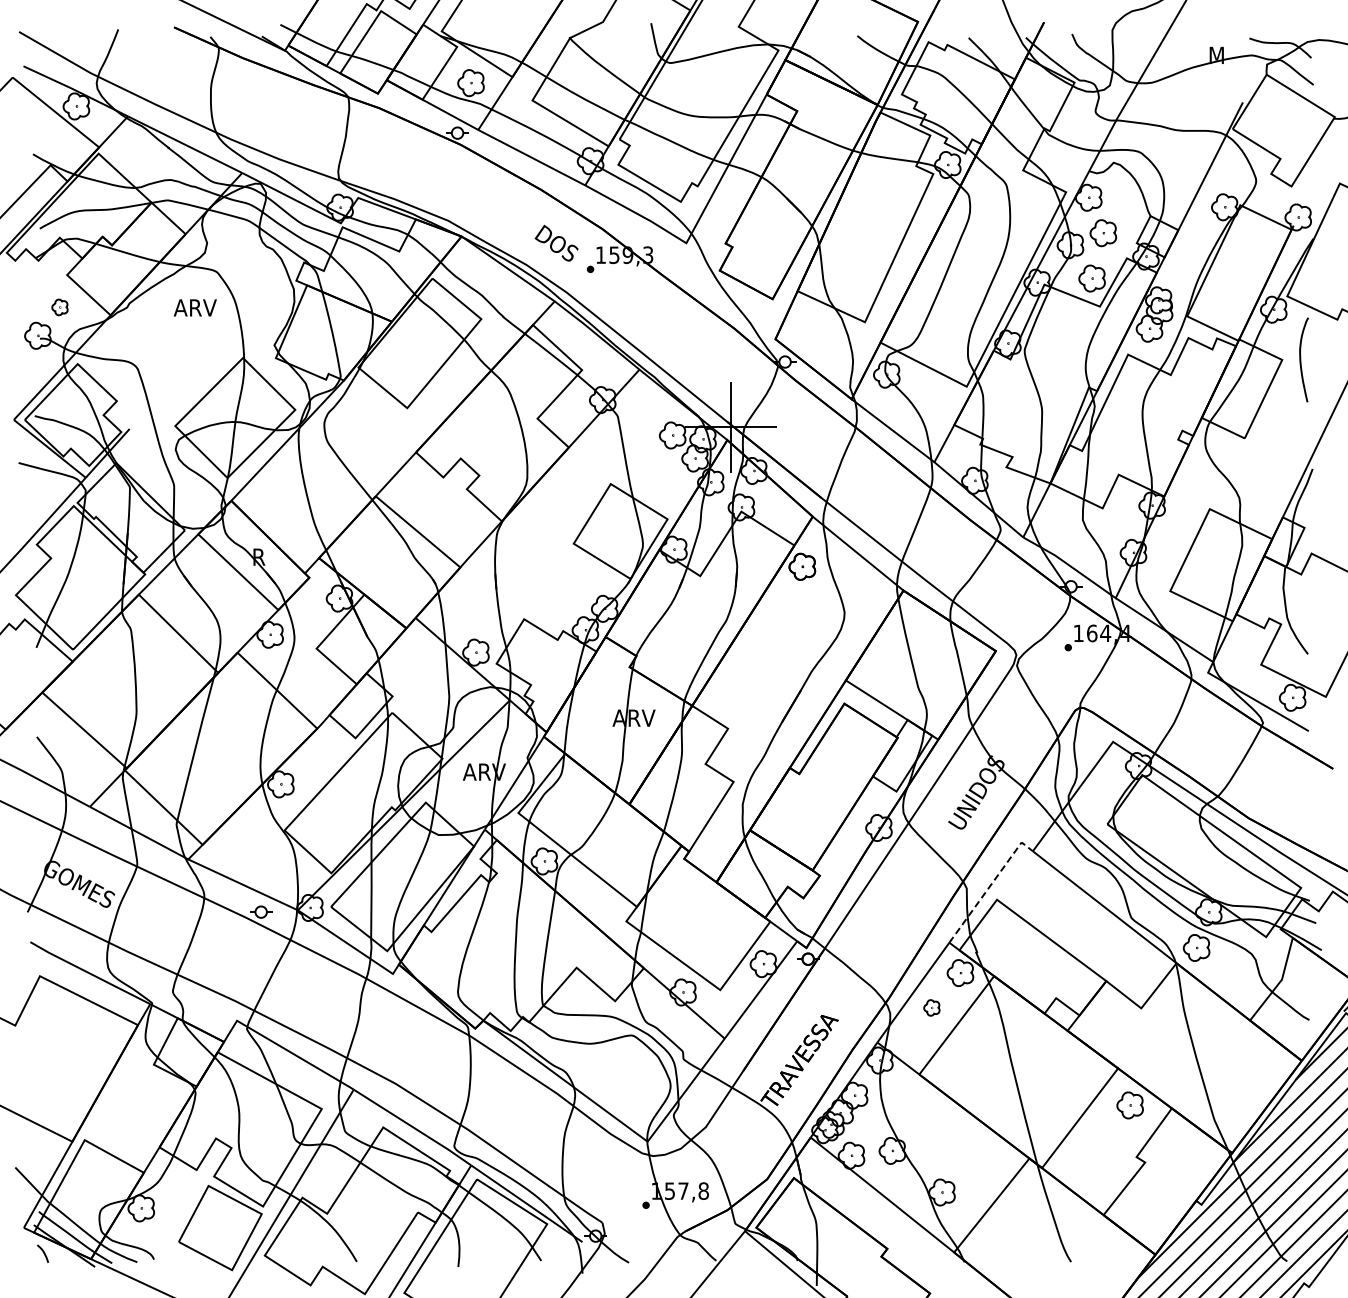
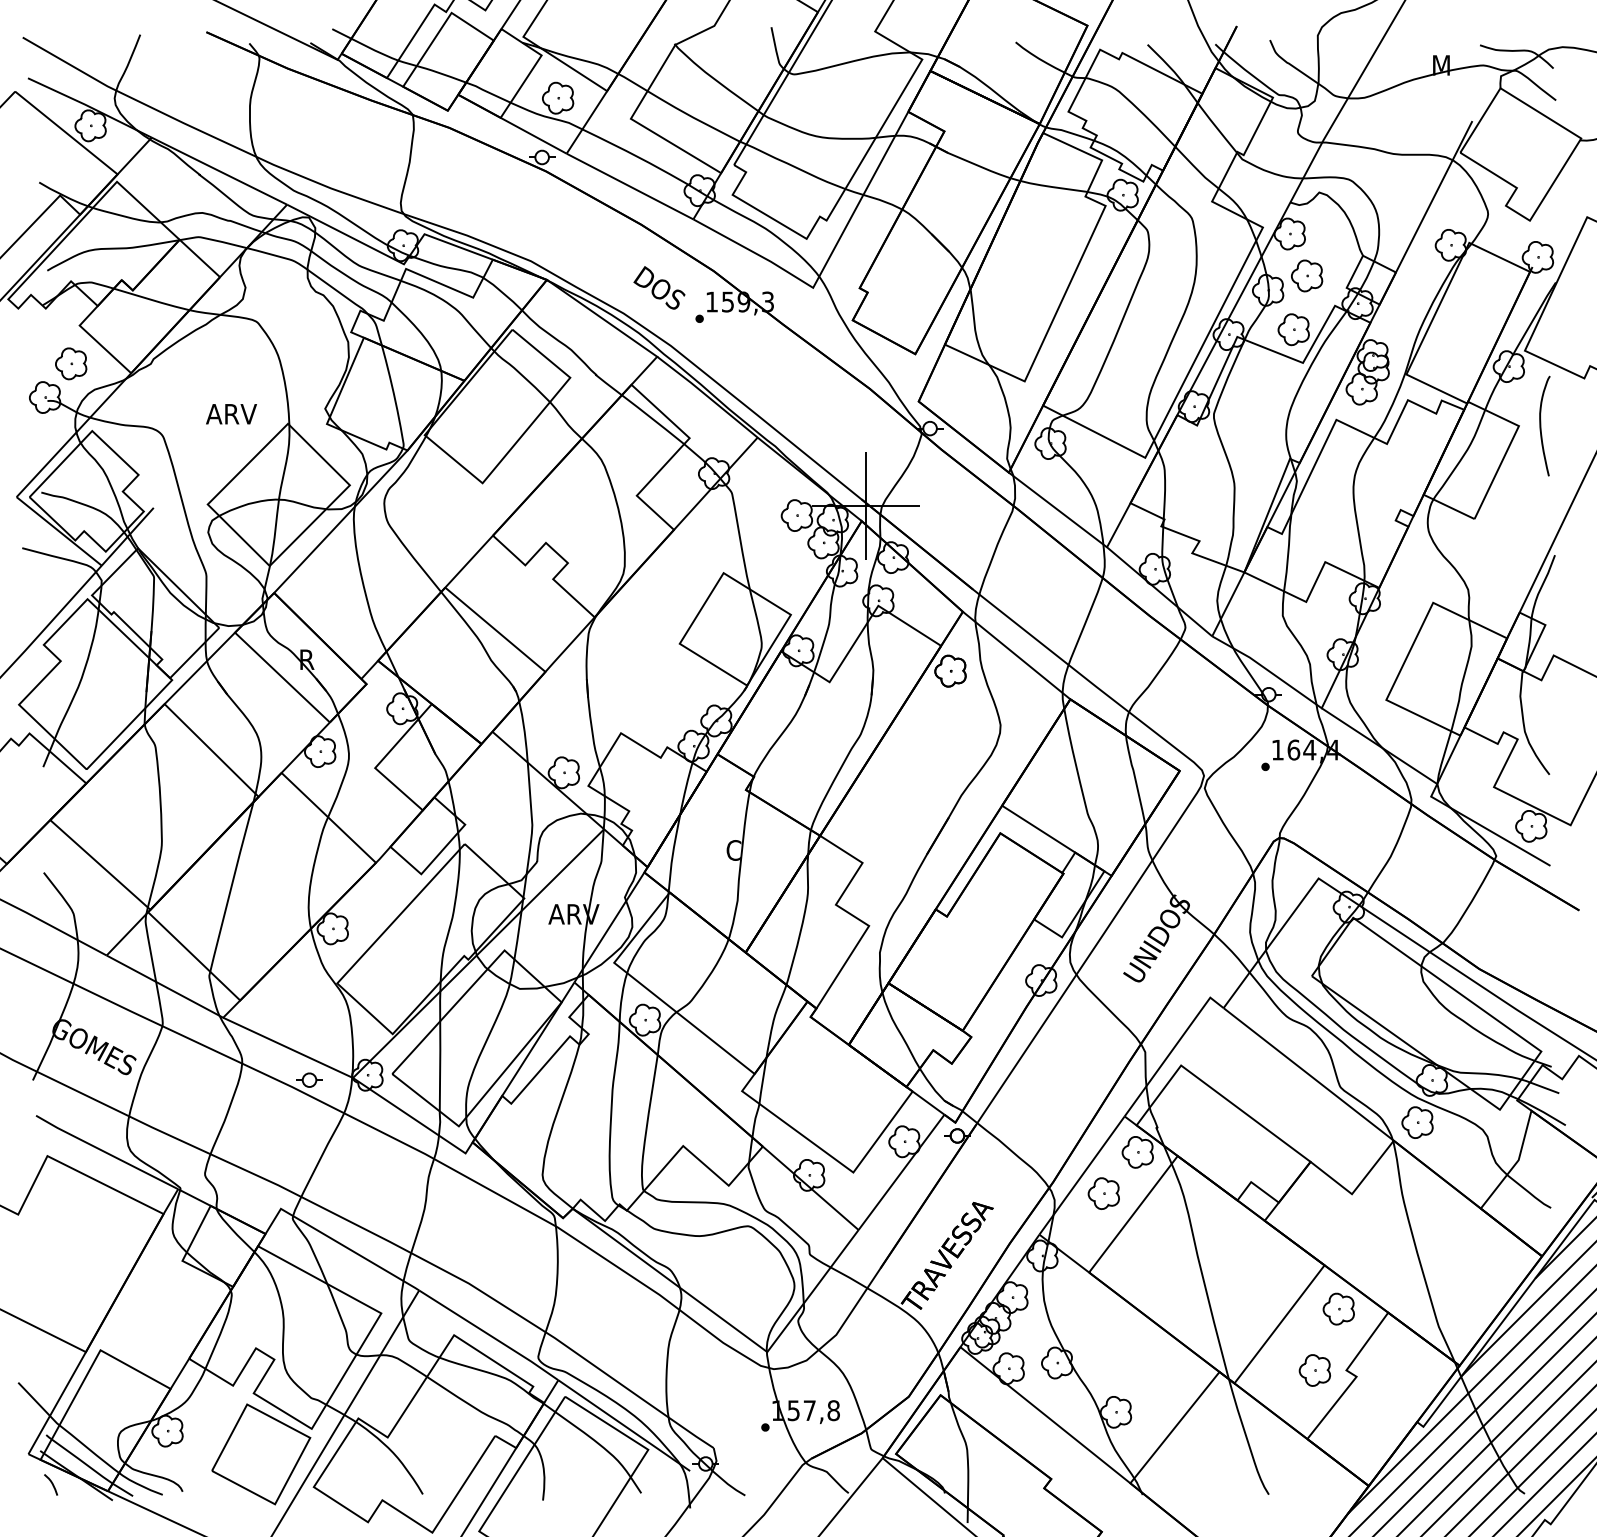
part: (59, 307) -> (70, 363), size x1.67
text: (194, 307) -> (230, 413), moved
text: (633, 718) -> (750, 850), ARV -> C
line: (990, 886) -> (1173, 1049), dashed -> solid
part: (931, 1007) -> (1103, 1193), size x1.67
part: (1109, 1157) -> (1314, 1370), added

